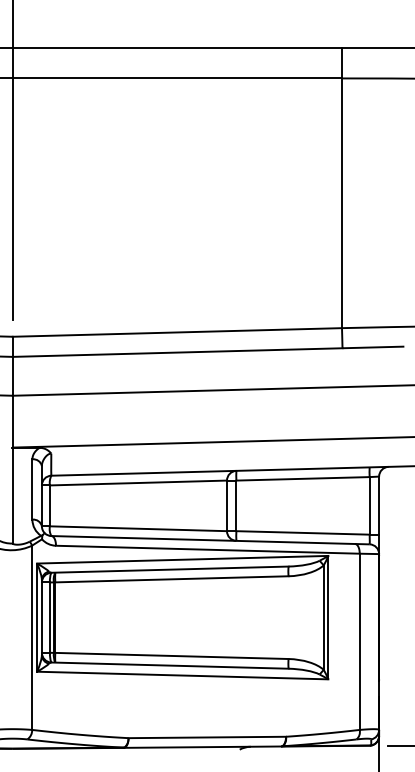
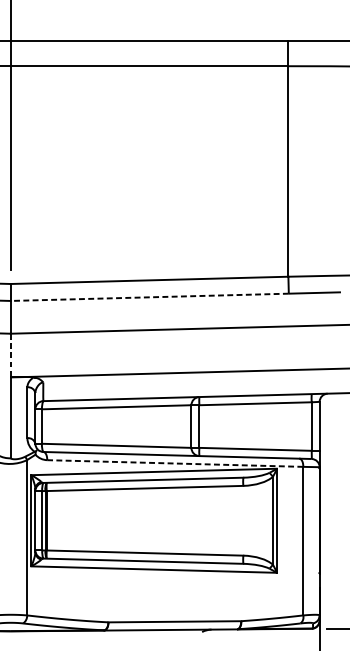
line: (177, 352) -> (149, 297), solid -> dashed
line: (12, 421) -> (10, 355), solid -> dashed
line: (207, 549) -> (175, 463), solid -> dashed

